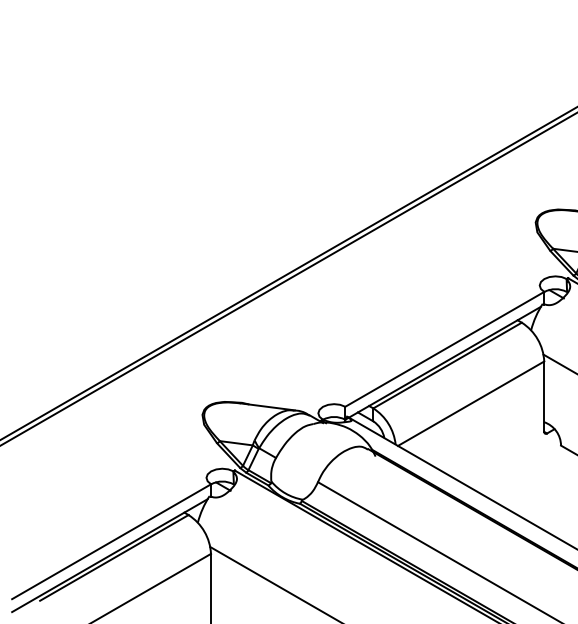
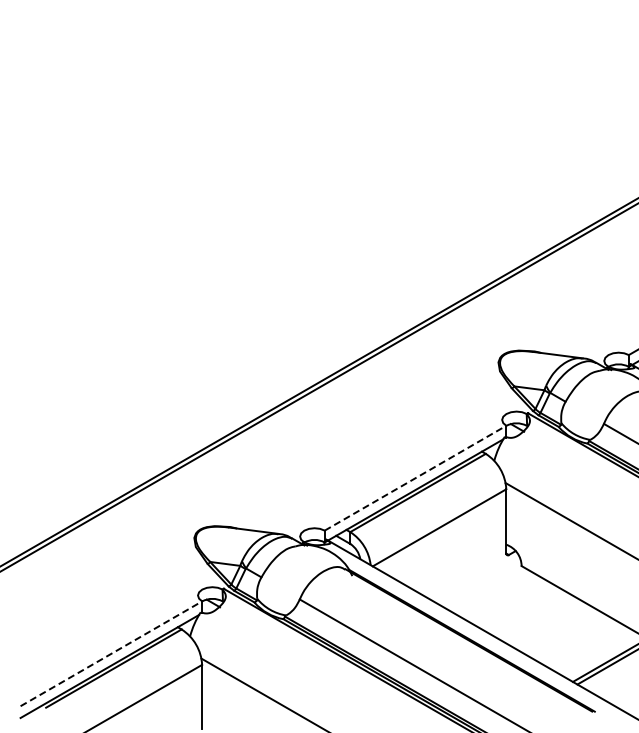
line: (444, 349) -> (415, 478), solid -> dashed
line: (111, 541) -> (111, 653), solid -> dashed

